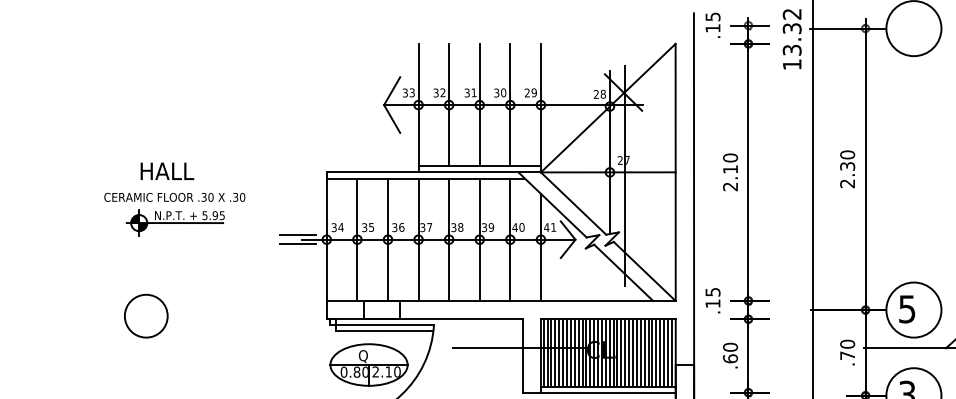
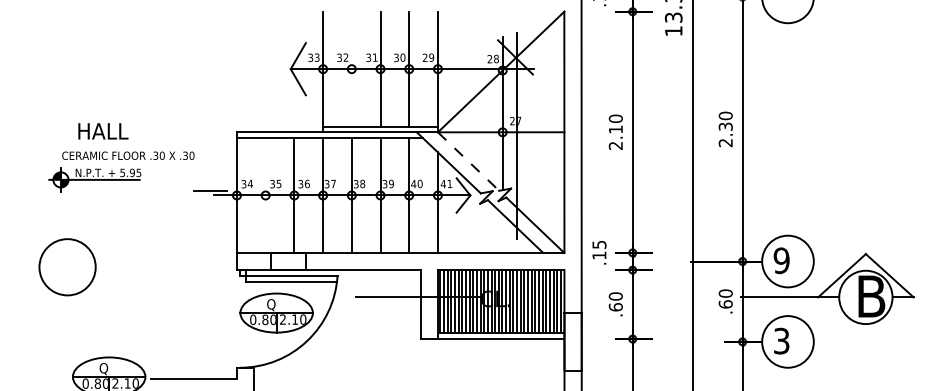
line: (448, 104) -> (351, 68), removed
text: (167, 171) -> (103, 131), moved
text: (174, 197) -> (128, 155), moved
line: (573, 203) -> (468, 161), solid -> dashed
line: (357, 239) -> (265, 195), removed
line: (297, 243) -> (209, 199), removed
text: (907, 308) -> (781, 260), 5 -> 9
circle: (146, 316) -> (67, 267), size x1.4
text: (847, 355) -> (725, 304), .70 -> .60

